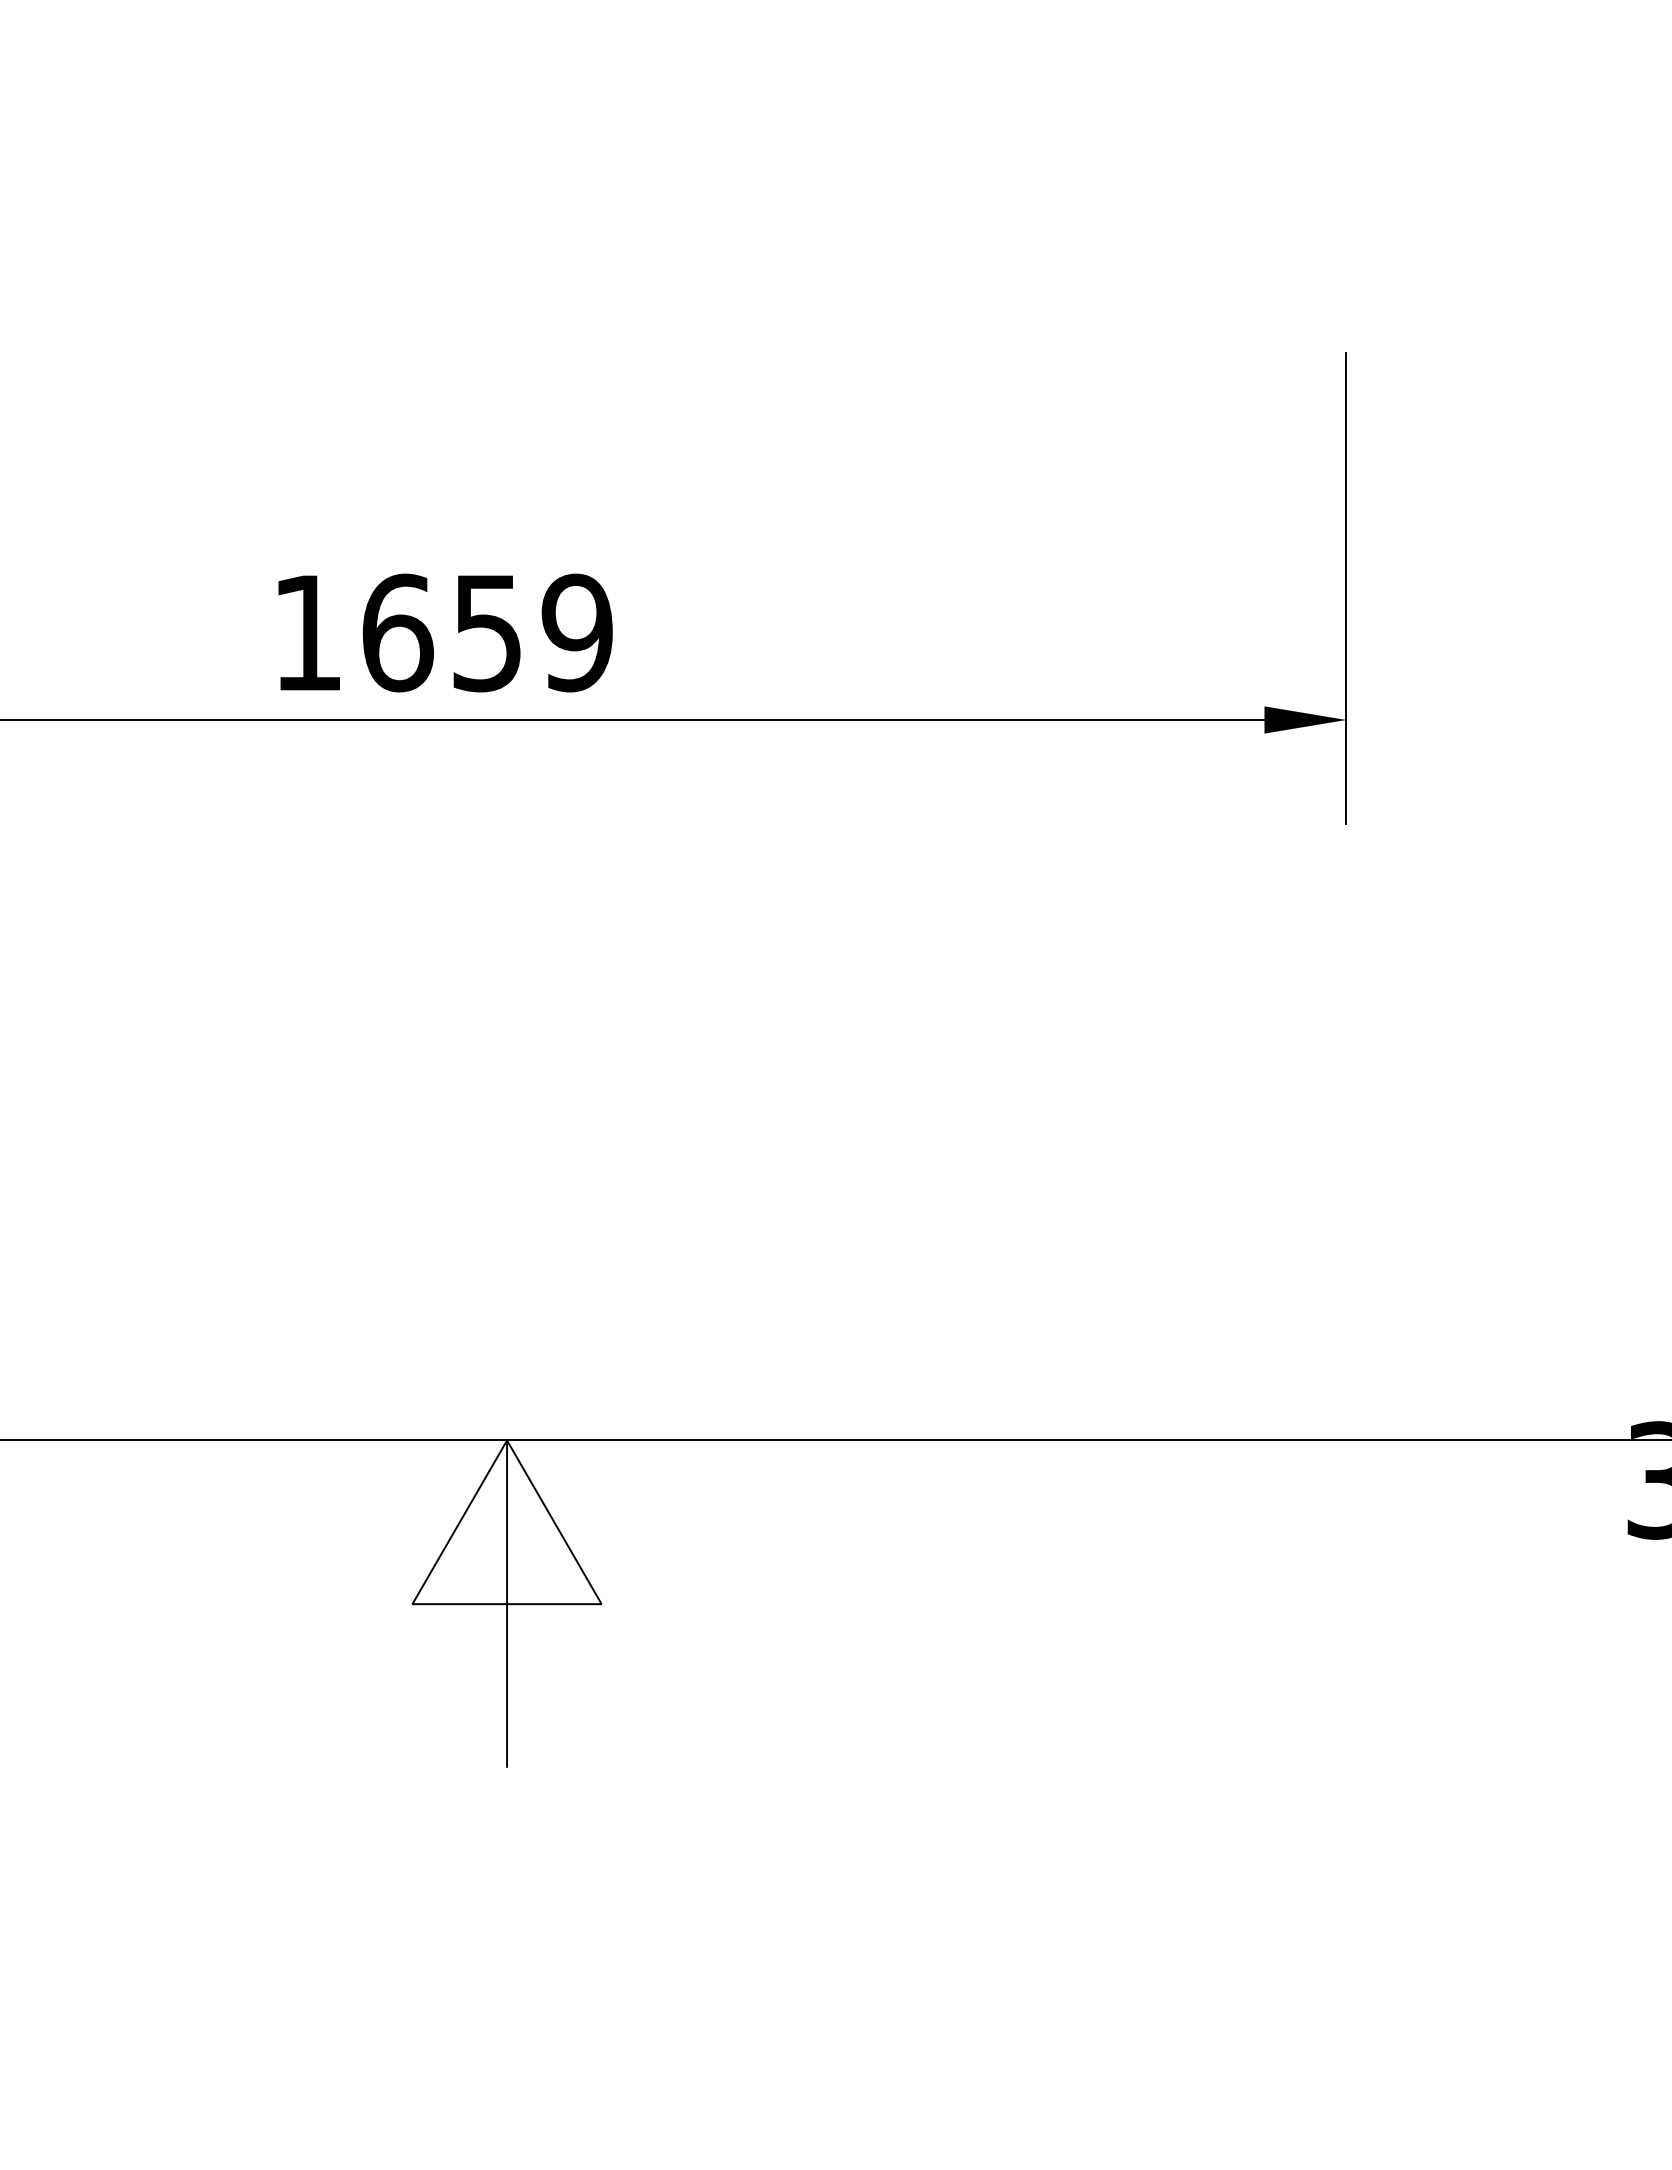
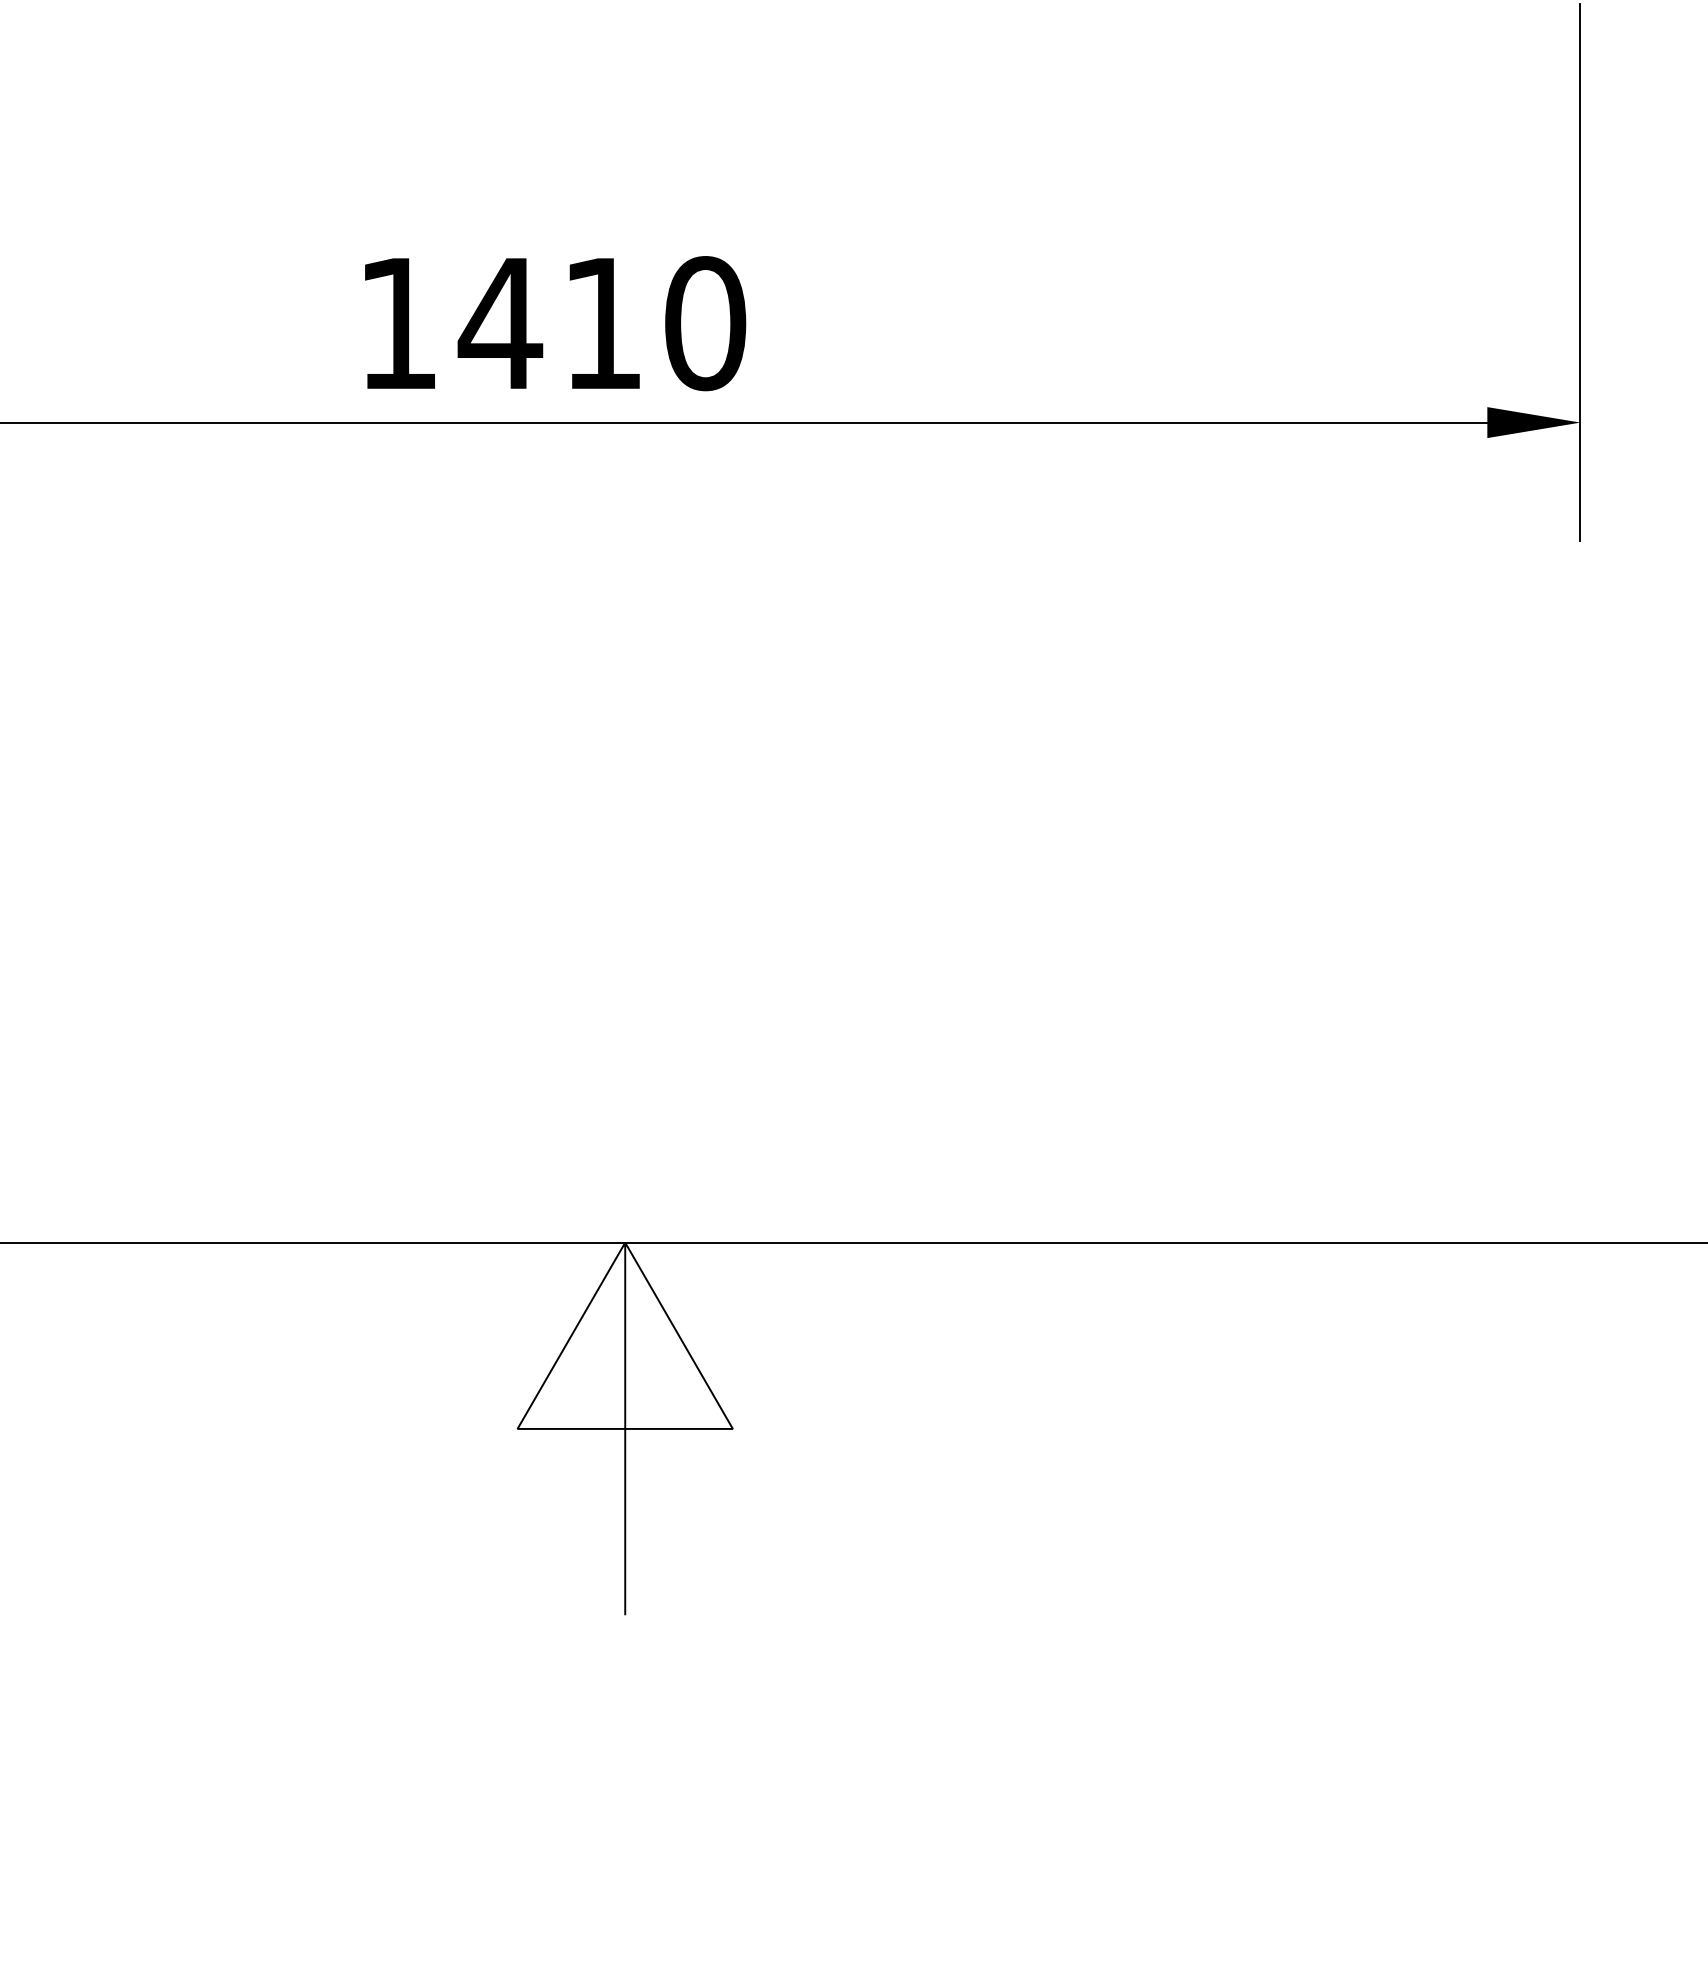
text: (486, 632) -> (601, 323), 1659 -> 1410

